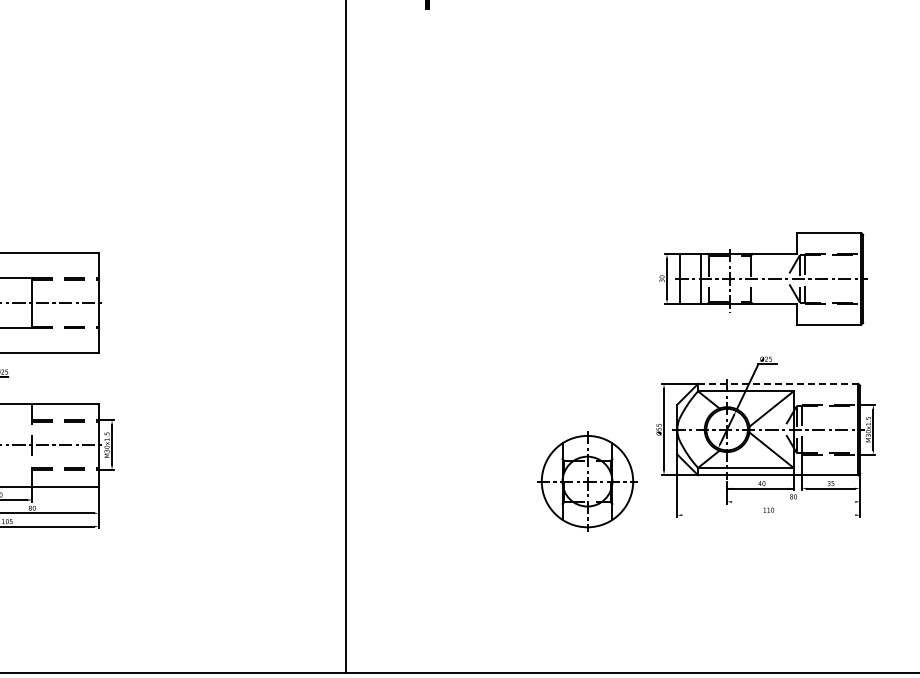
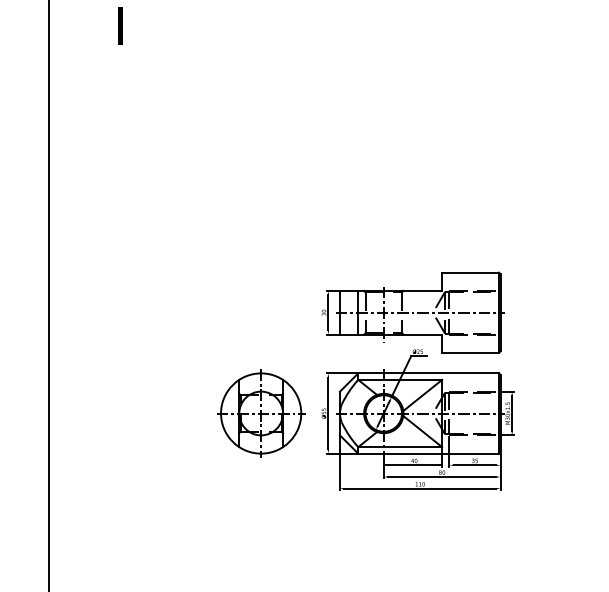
part: (763, 278) -> (413, 312), moved
line: (778, 383) -> (428, 373), dashed -> solid
part: (587, 481) -> (261, 413), moved
line: (793, 501) -> (442, 476), added
line: (768, 515) -> (420, 488), added

